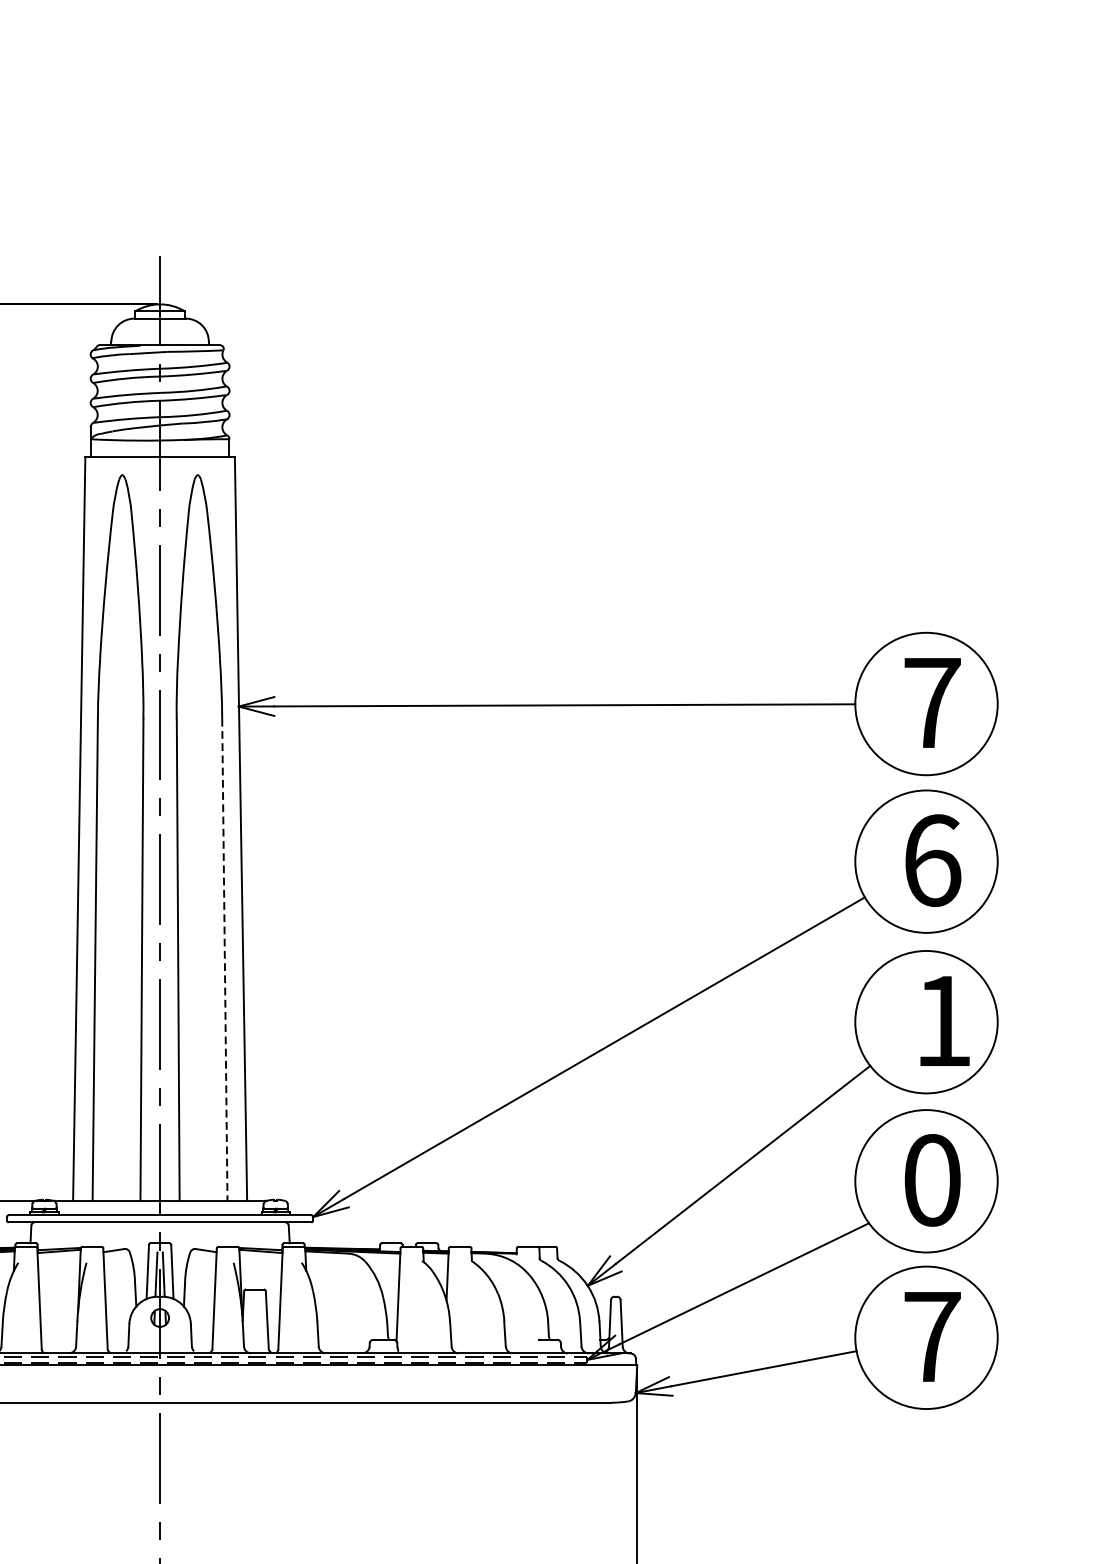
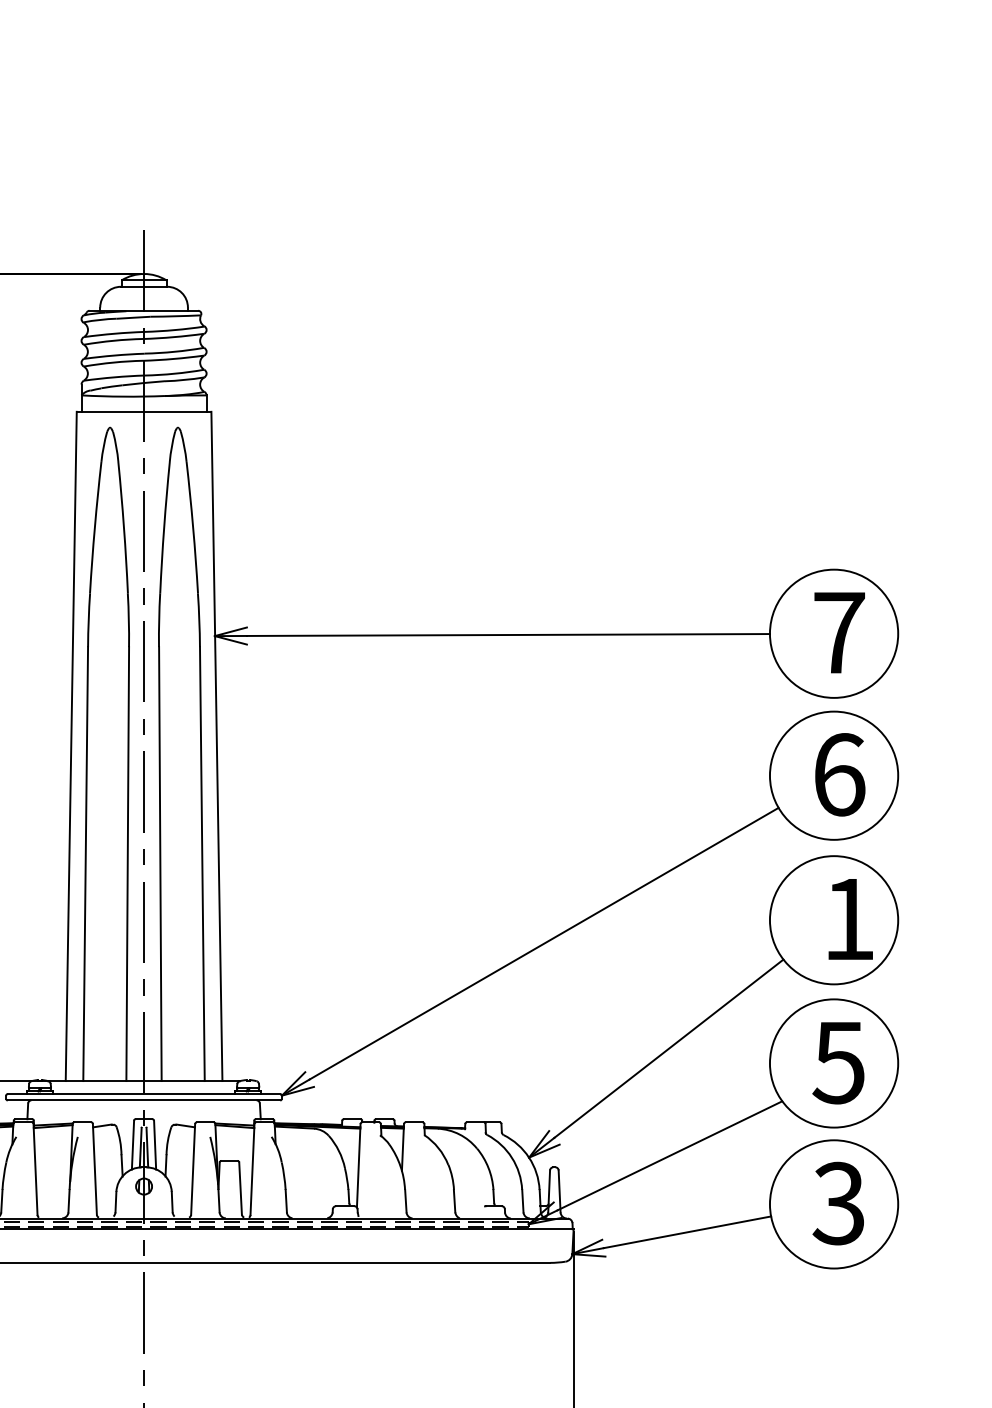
line: (225, 960) -> (202, 864), dashed -> solid
text: (931, 1180) -> (838, 1062), 0 -> 5
text: (931, 1336) -> (838, 1203), 7 -> 3

